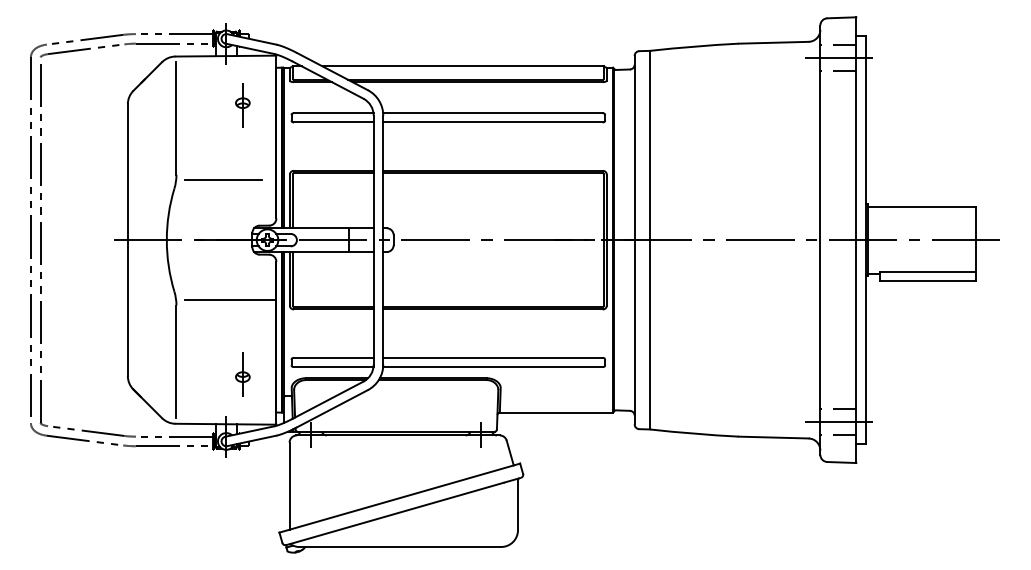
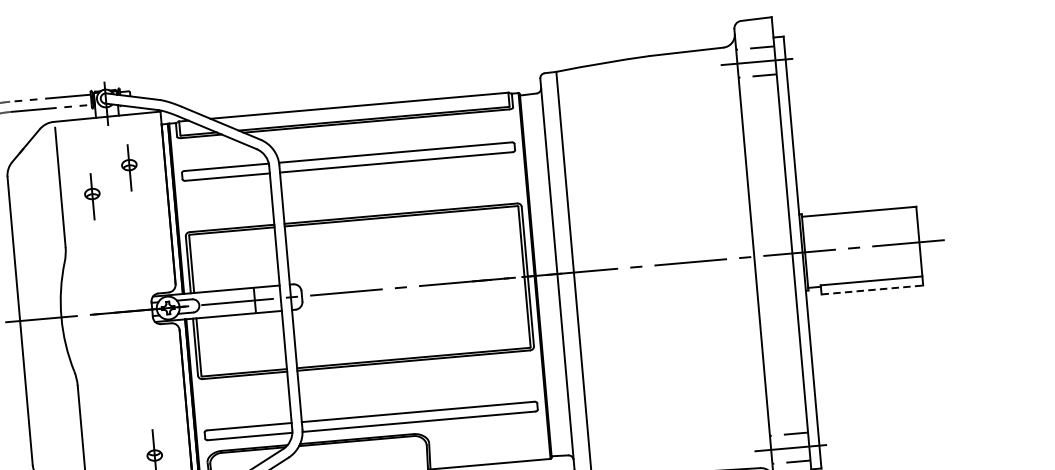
part: (205, 129) -> (92, 196), added
line: (223, 179) -> (115, 247), removed
line: (928, 280) -> (872, 289), solid -> dashed
line: (230, 300) -> (134, 375), removed

